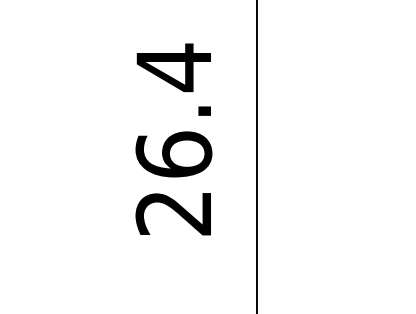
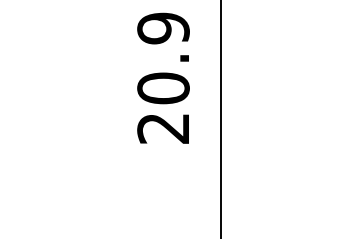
text: (173, 111) -> (163, 58), 26.4 -> 20.9

